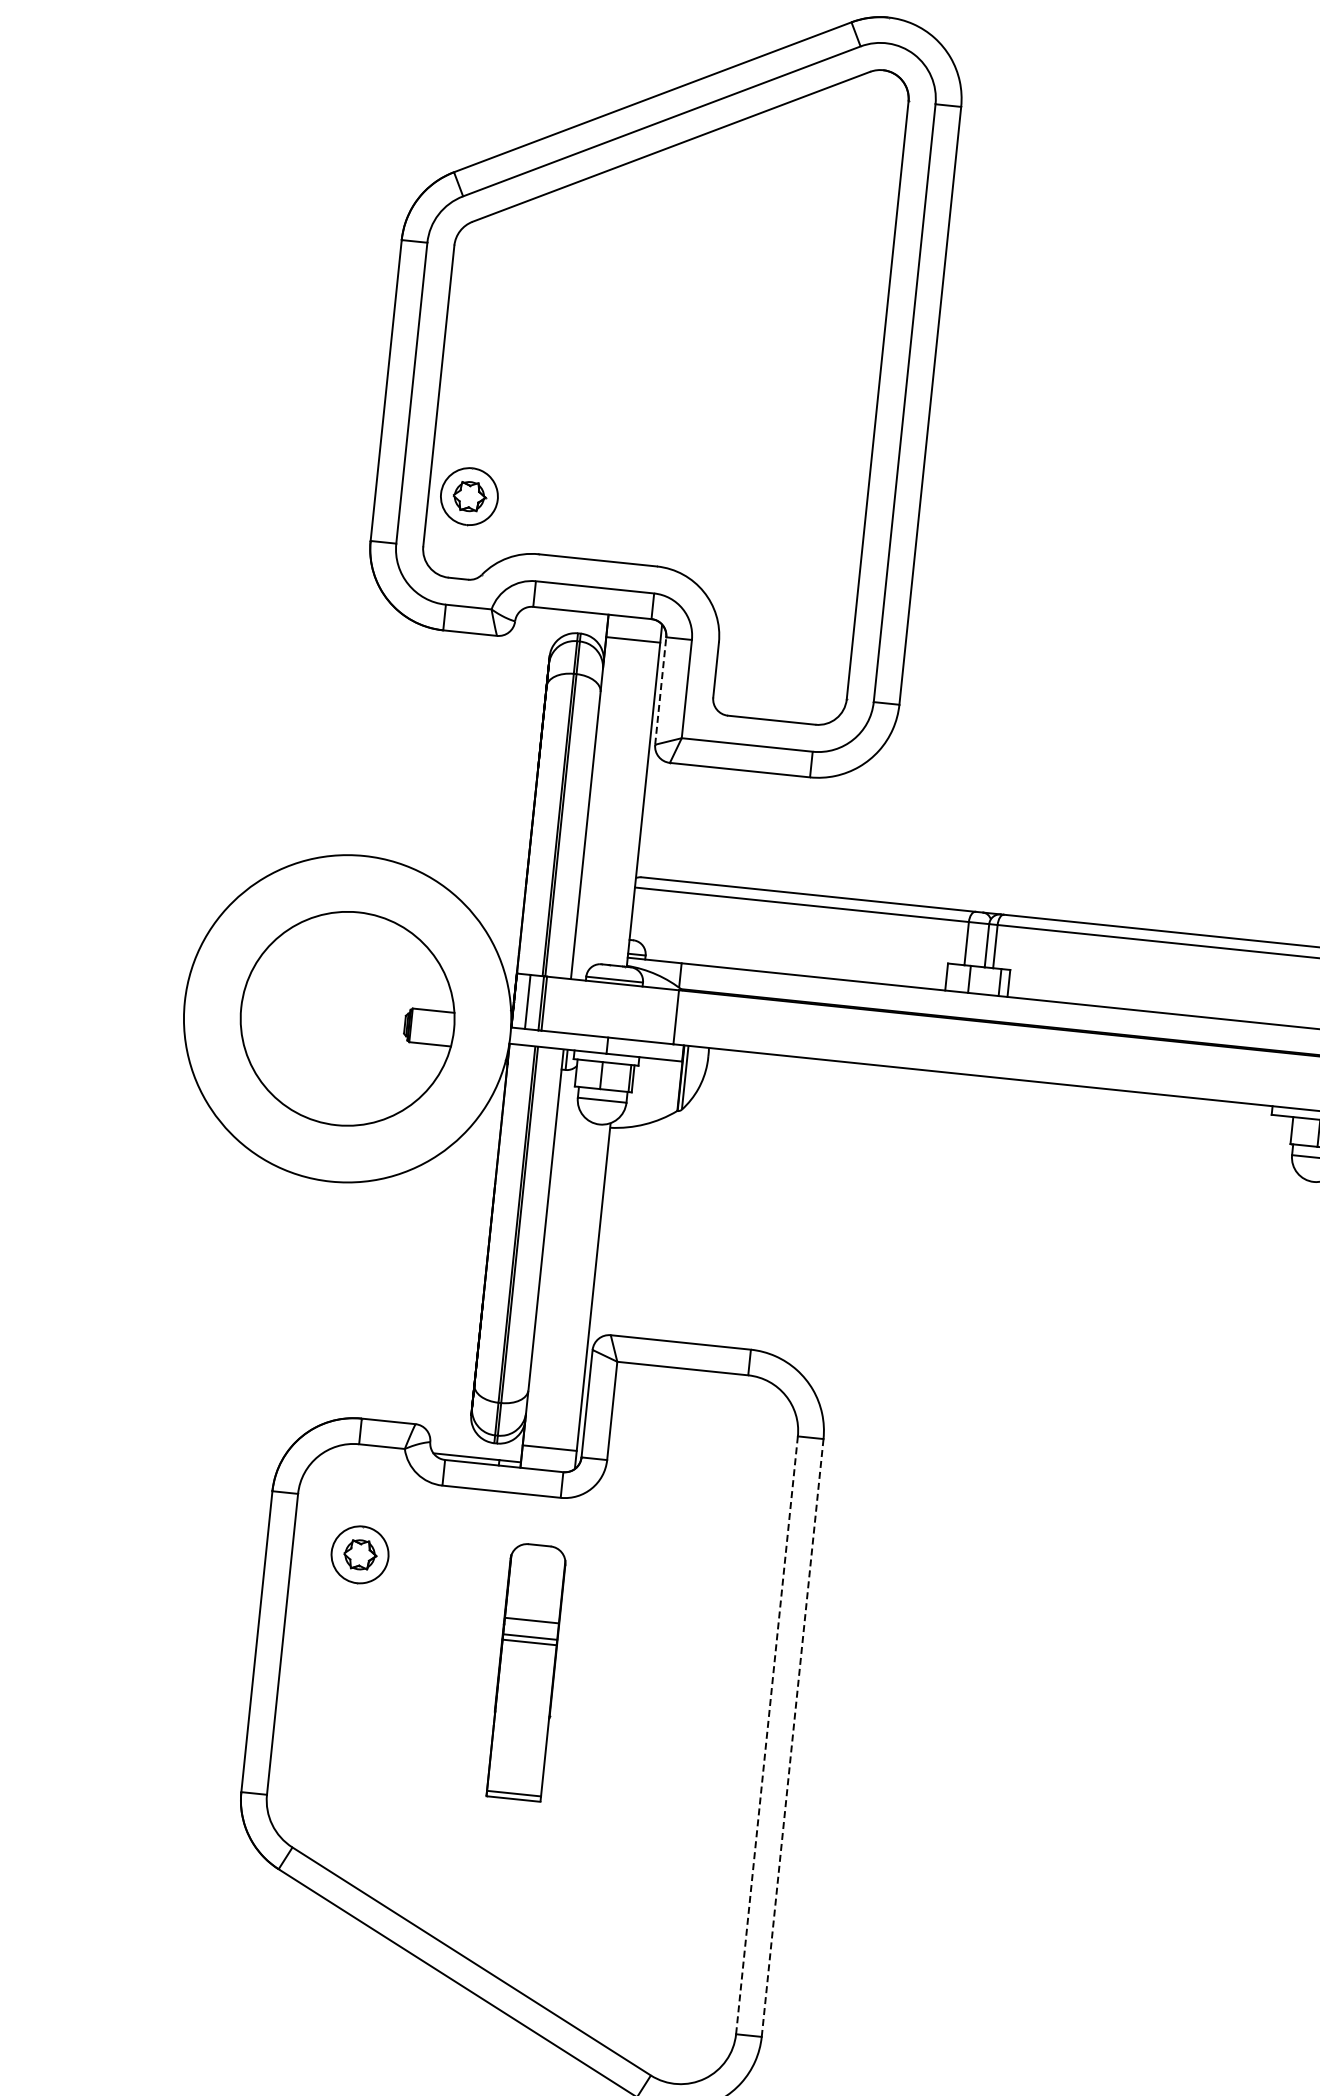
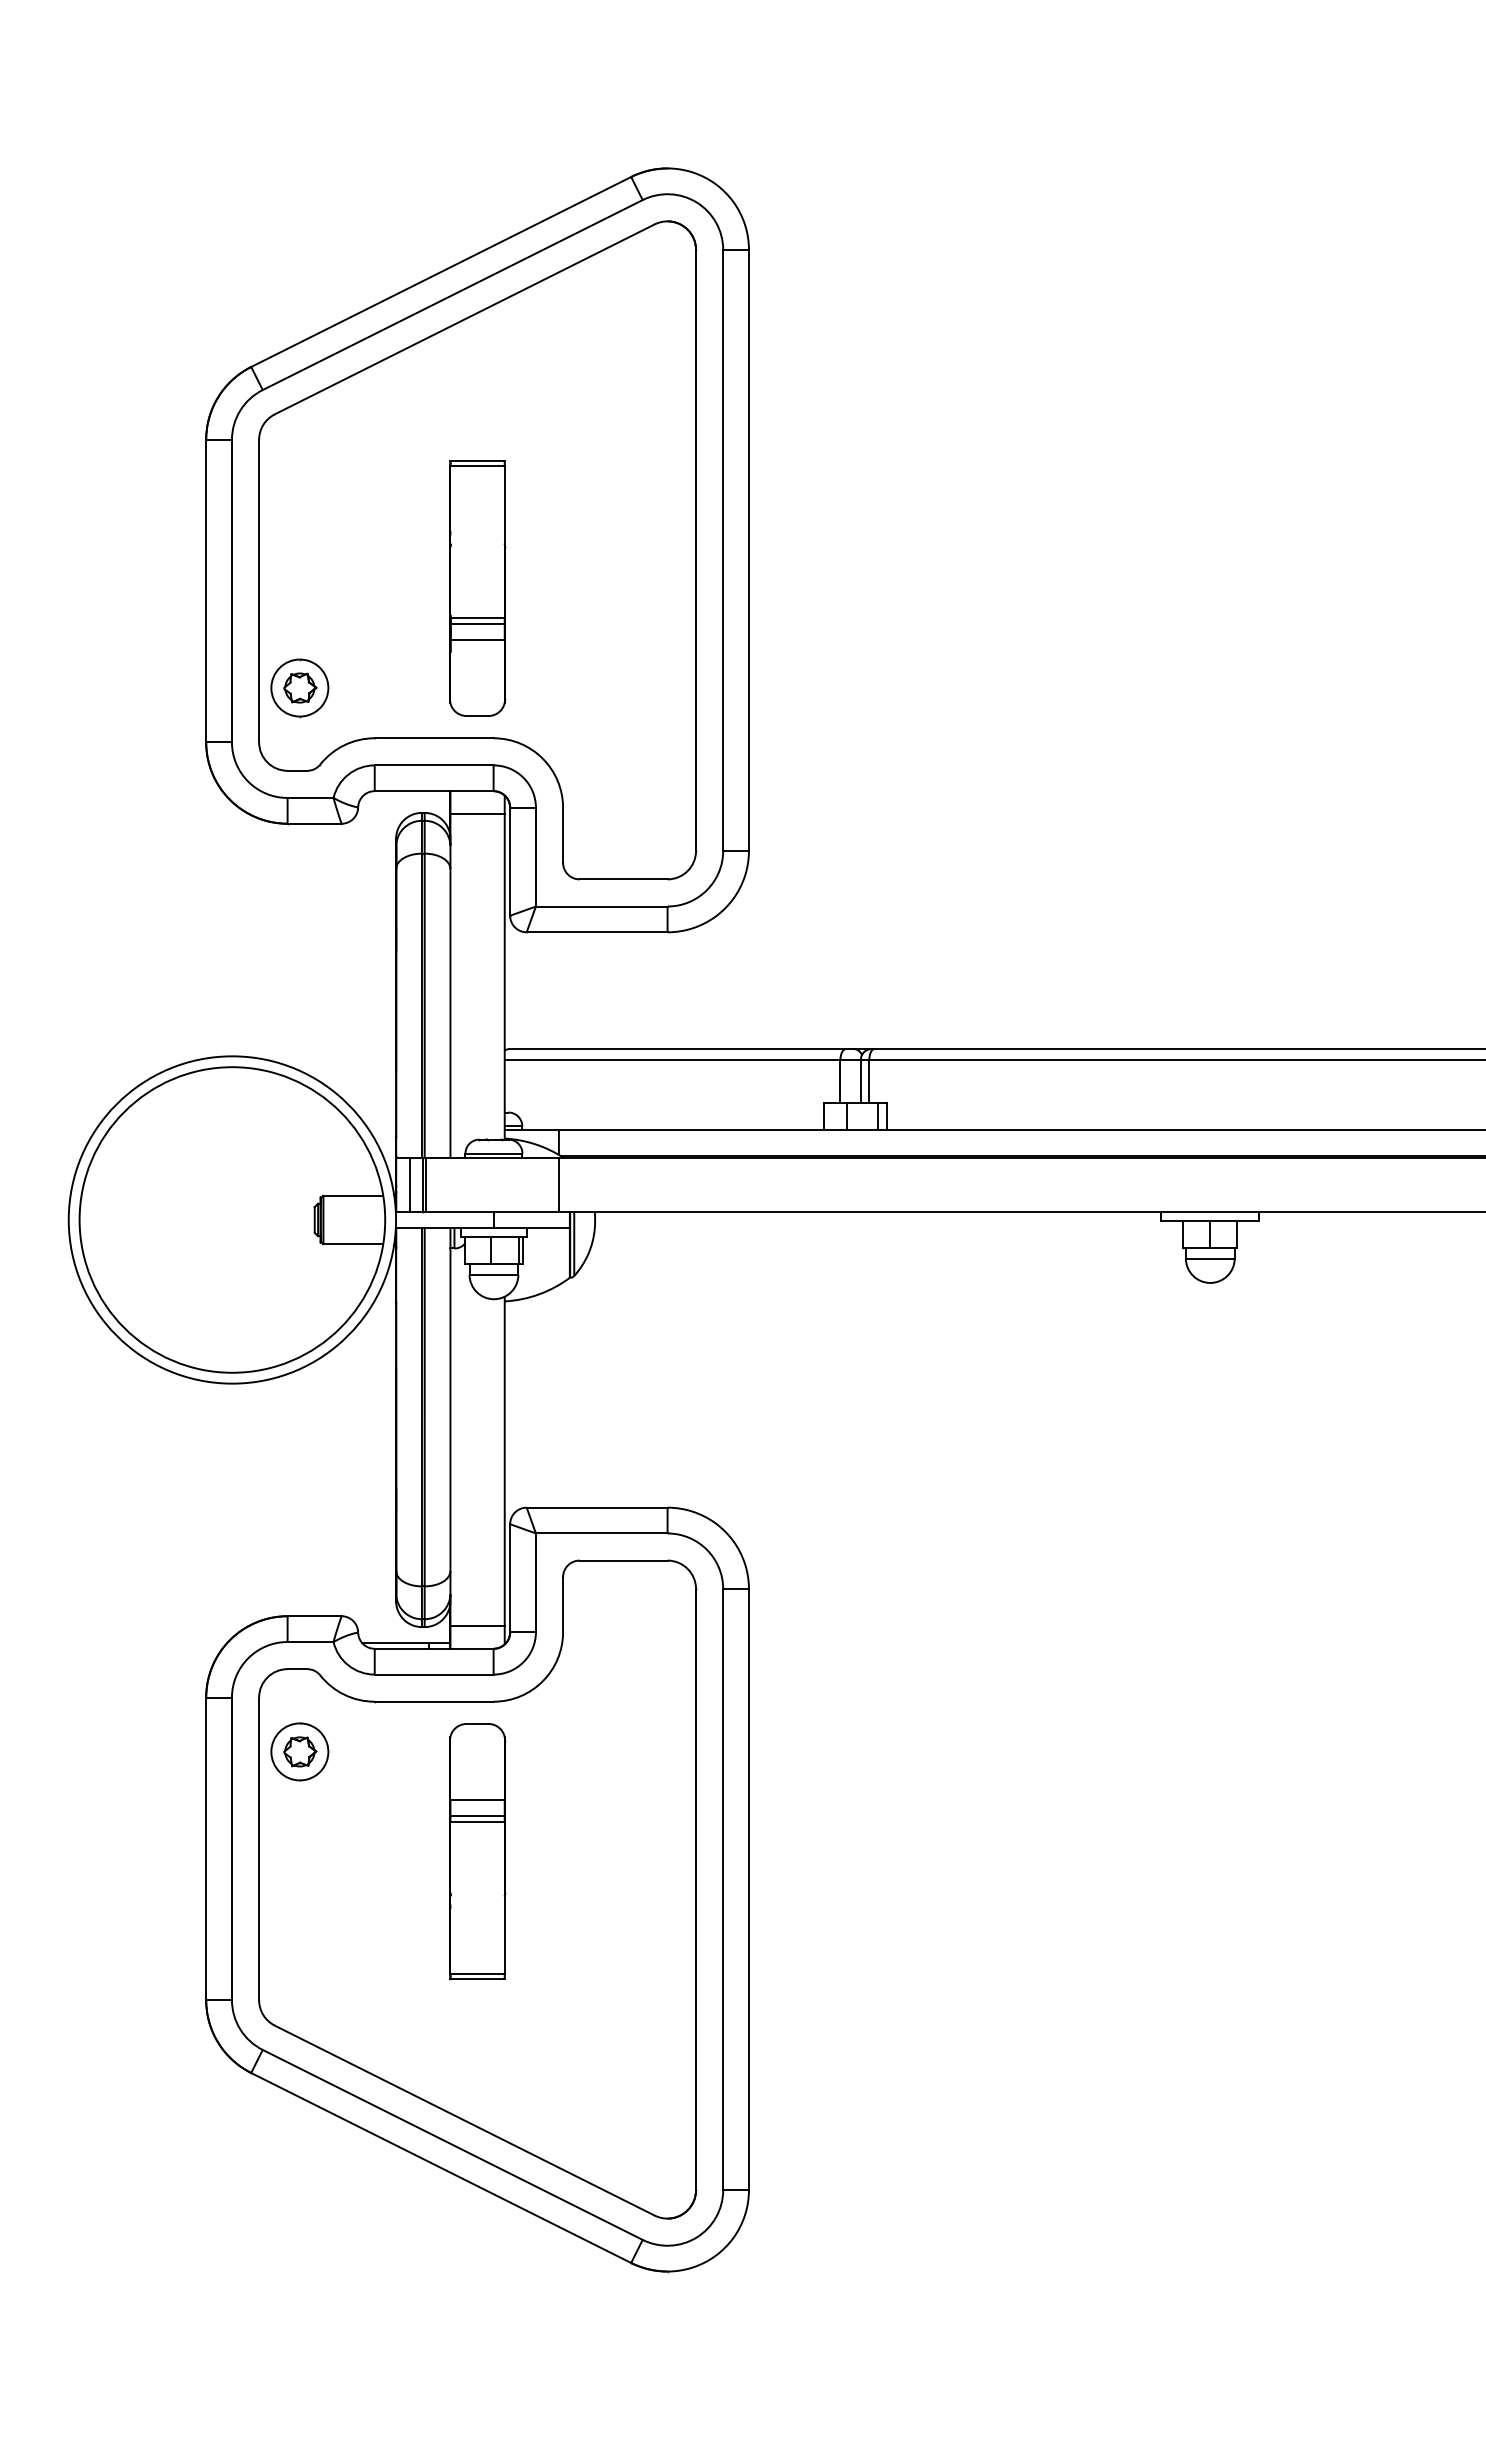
part: (656, 415) -> (477, 588), added
line: (661, 690) -> (510, 861), dashed -> solid
part: (347, 1018) -> (232, 1219), size x1.43
part: (522, 1709) -> (477, 1889), added
line: (767, 1735) -> (723, 1889), dashed -> solid
line: (792, 1737) -> (748, 1889), dashed -> solid

